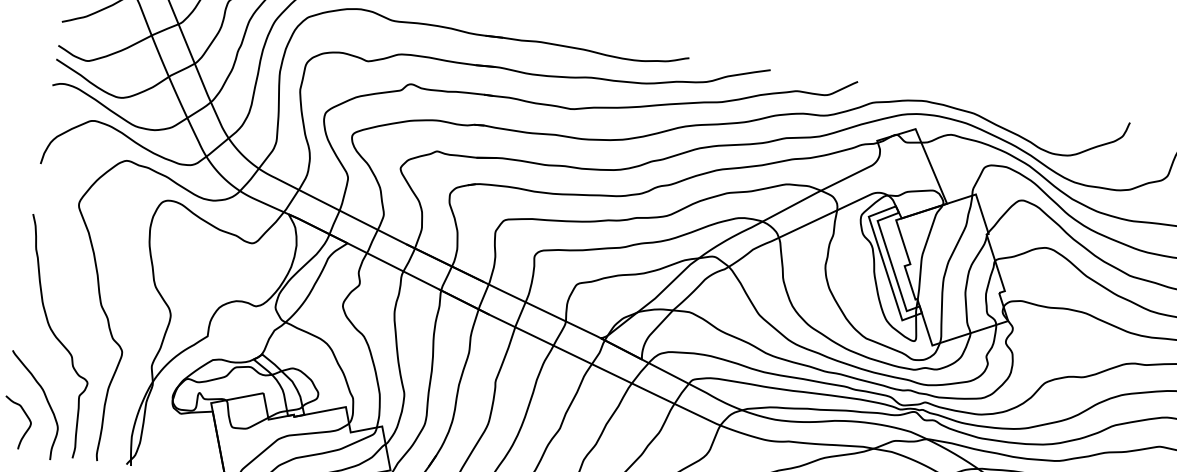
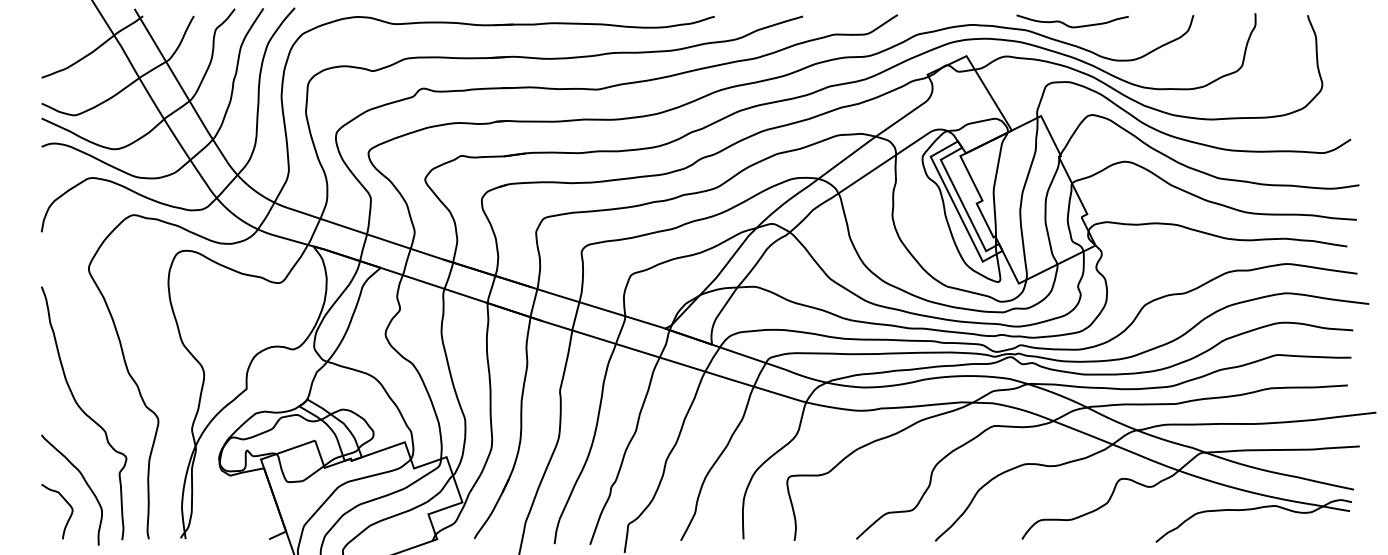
curve: (1014, 115) -> (1069, 25), added

